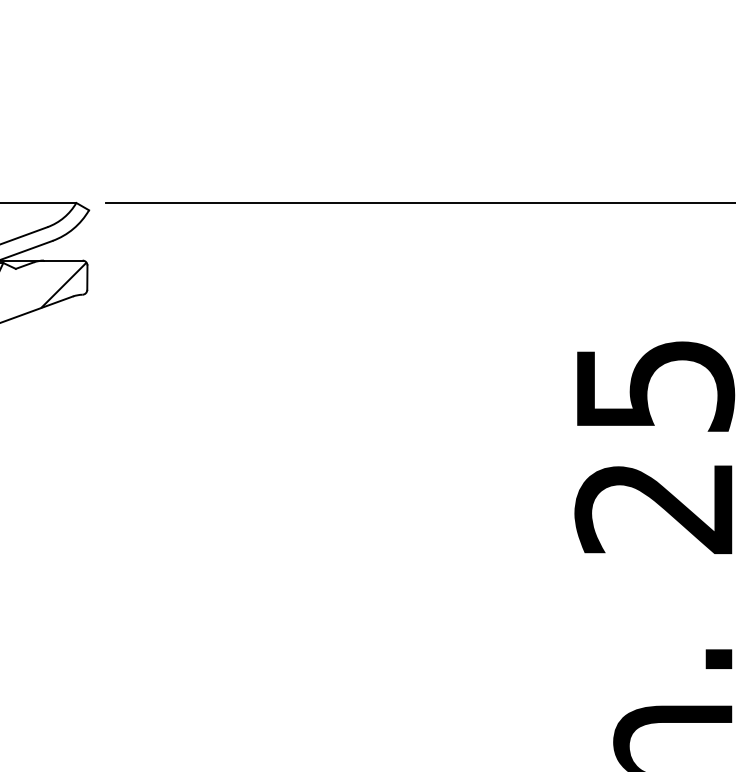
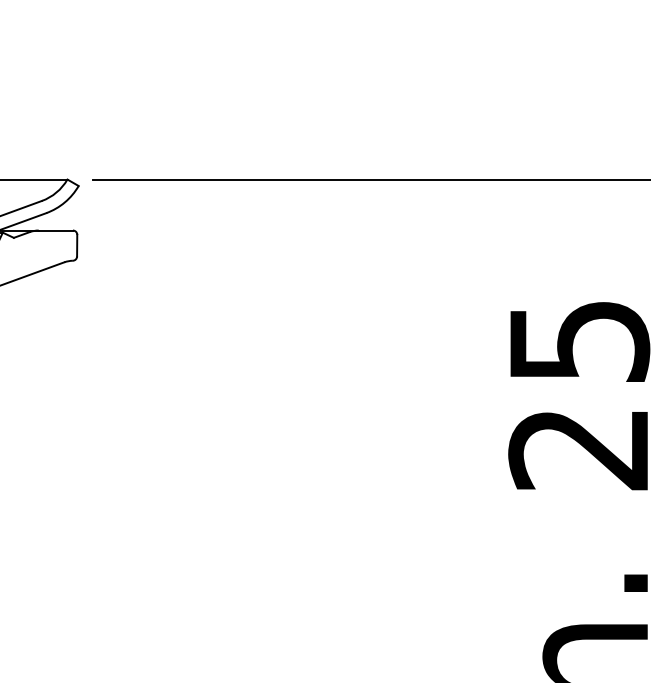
hatch: (64, 285) -> (56, 252), removed

